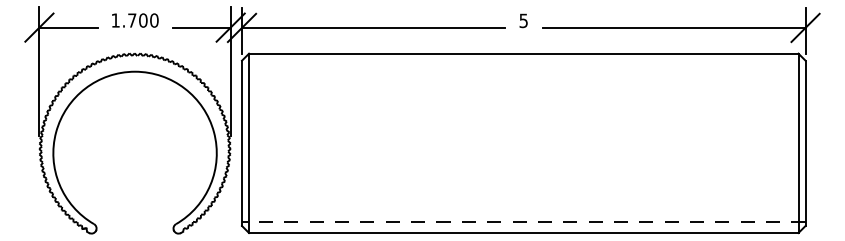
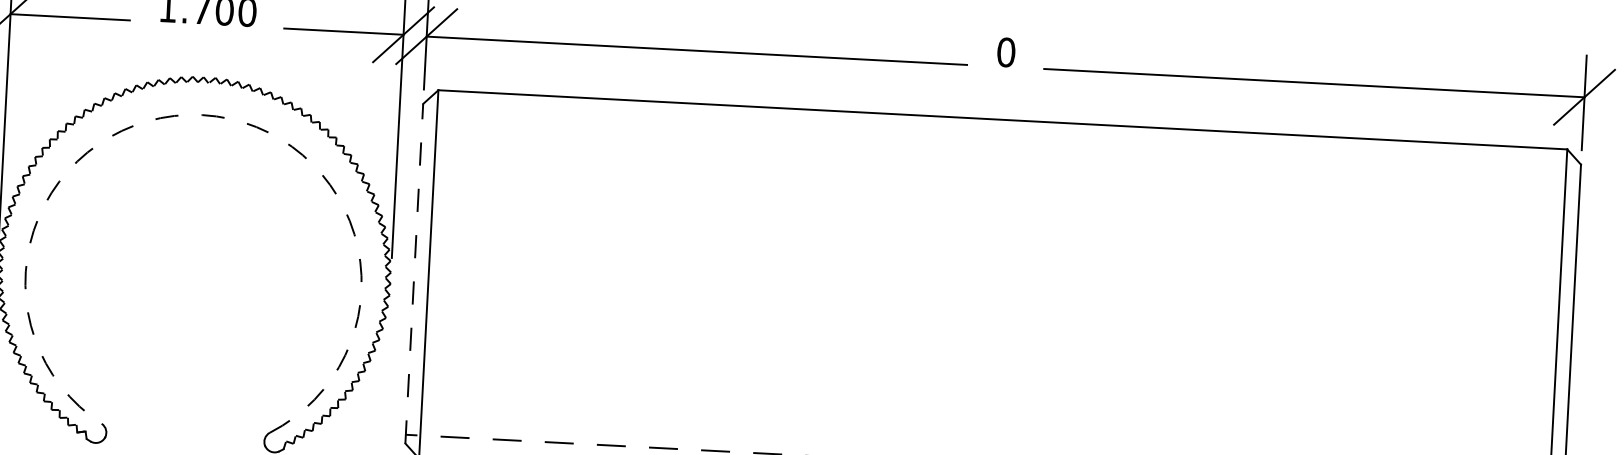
text: (523, 20) -> (1005, 51), 5 -> 0
arc: (135, 71) -> (203, 114), solid -> dashed
line: (242, 143) -> (415, 274), solid -> dashed

